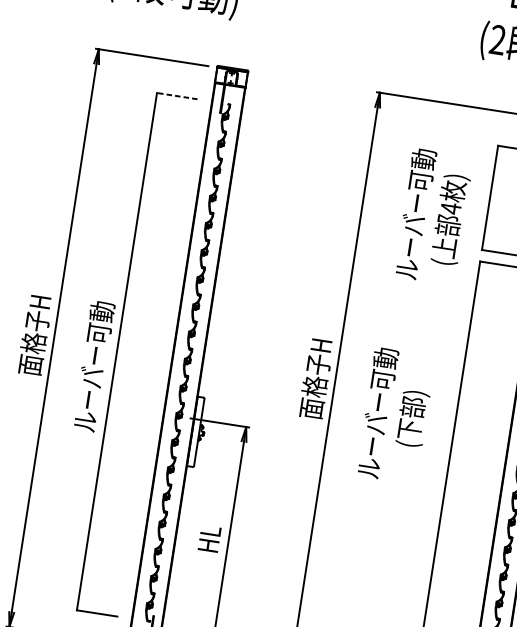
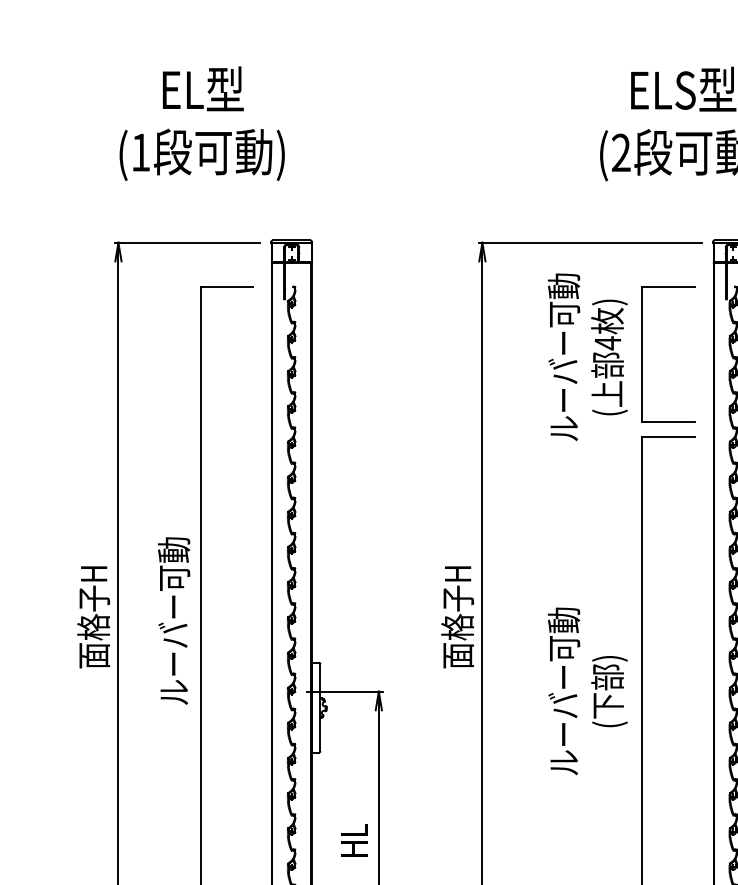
line: (177, 95) -> (226, 286), dashed -> solid
text: (433, 217) -> (587, 357), moved
text: (94, 366) -> (174, 620), moved
text: (395, 416) -> (587, 691), moved

